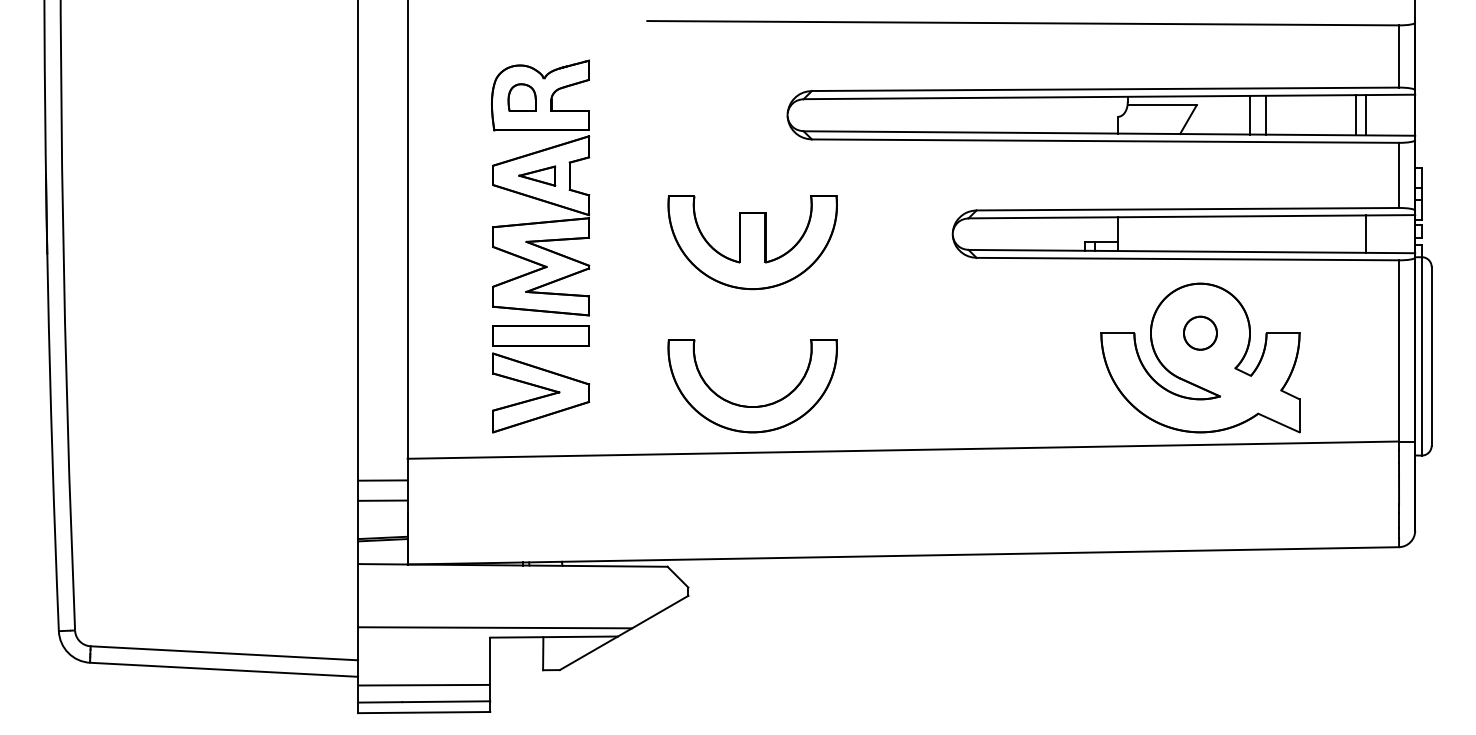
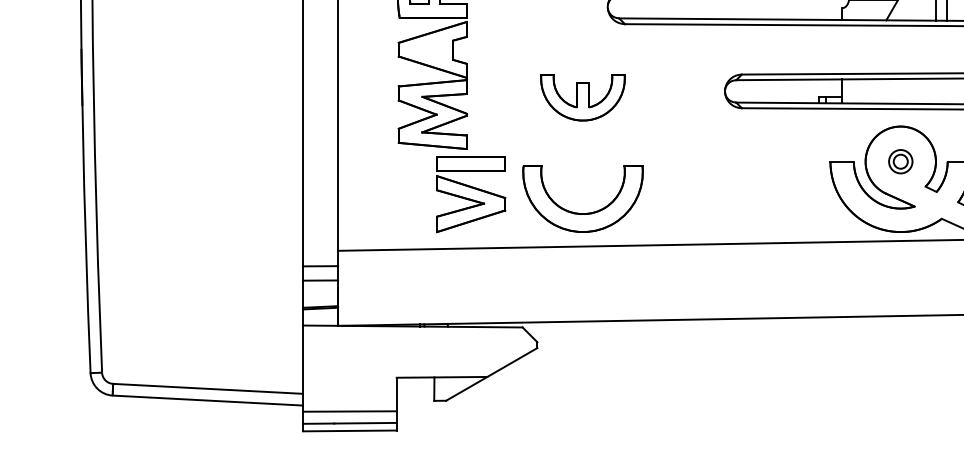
part: (537, 175) -> (430, 49), removed
part: (752, 242) -> (582, 97), size x0.7
circle: (1199, 332) -> (900, 161), size x0.6
part: (541, 379) -> (471, 194), moved
line: (495, 627) -> (400, 370), removed

